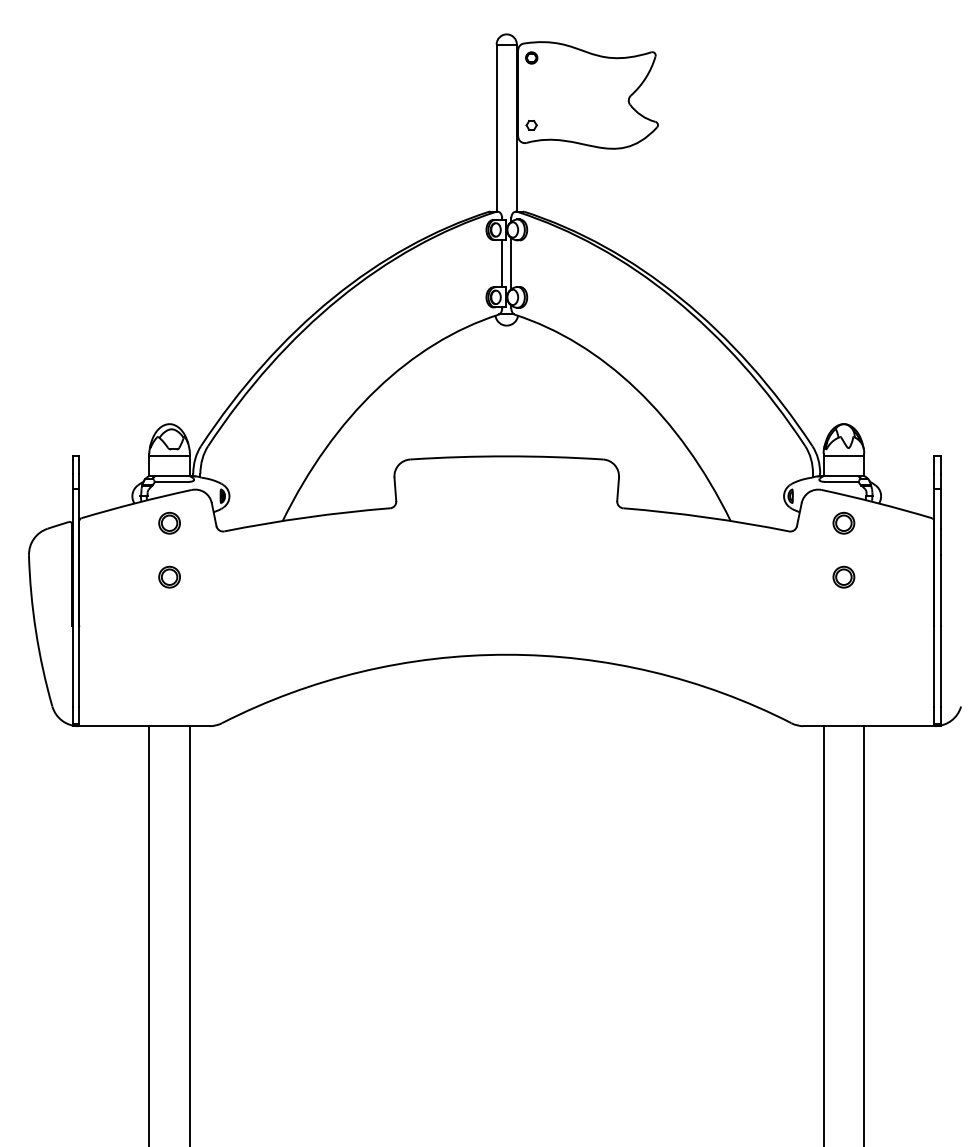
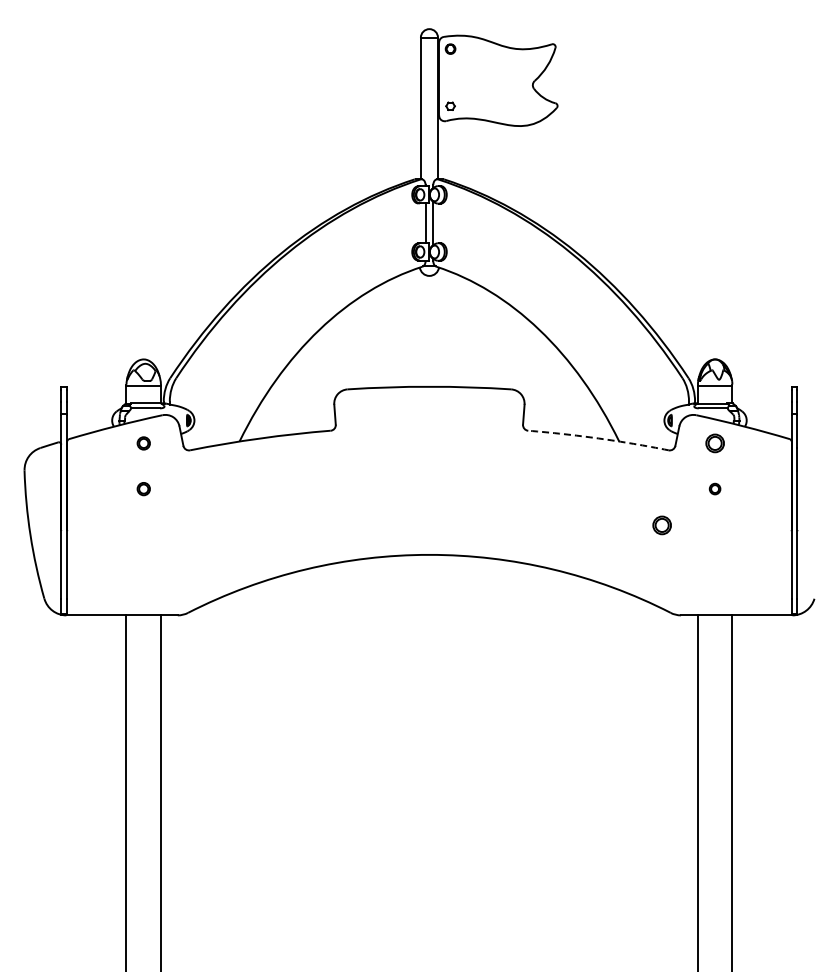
arc: (706, 517) -> (598, 438), solid -> dashed
part: (169, 523) -> (143, 443), size x0.7
part: (169, 576) -> (143, 488), size x0.7
part: (843, 576) -> (714, 488), size x0.6
part: (780, 620) -> (661, 525), added

